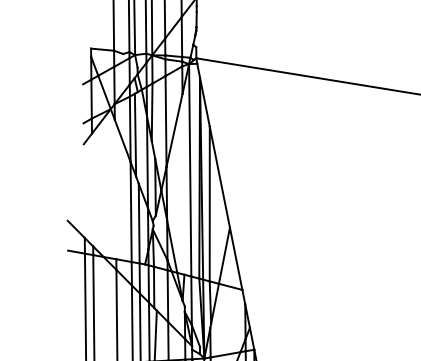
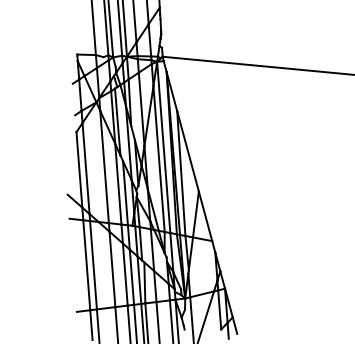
line: (182, 183) -> (158, 158), added
line: (91, 189) -> (85, 168), added
line: (115, 189) -> (104, 166), added
line: (84, 190) -> (79, 169), added

